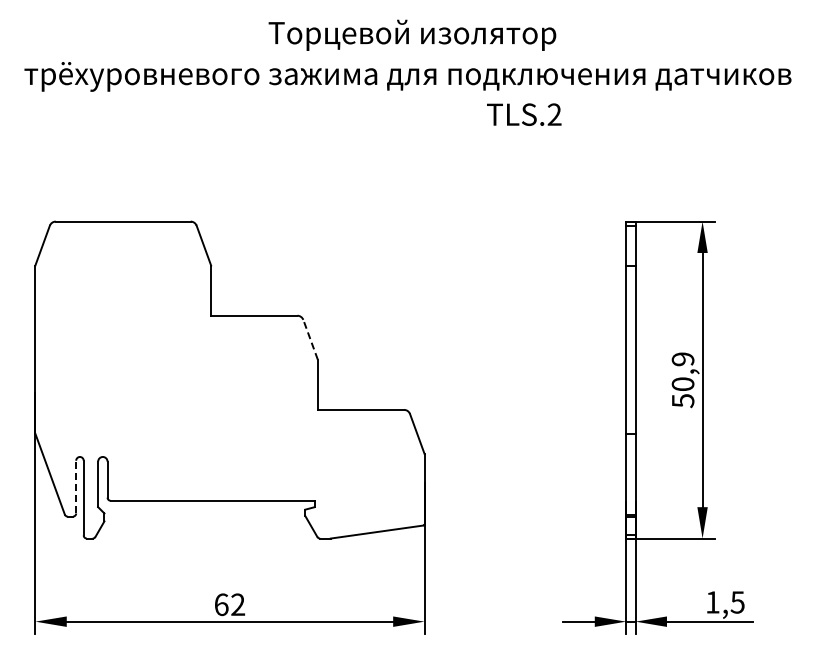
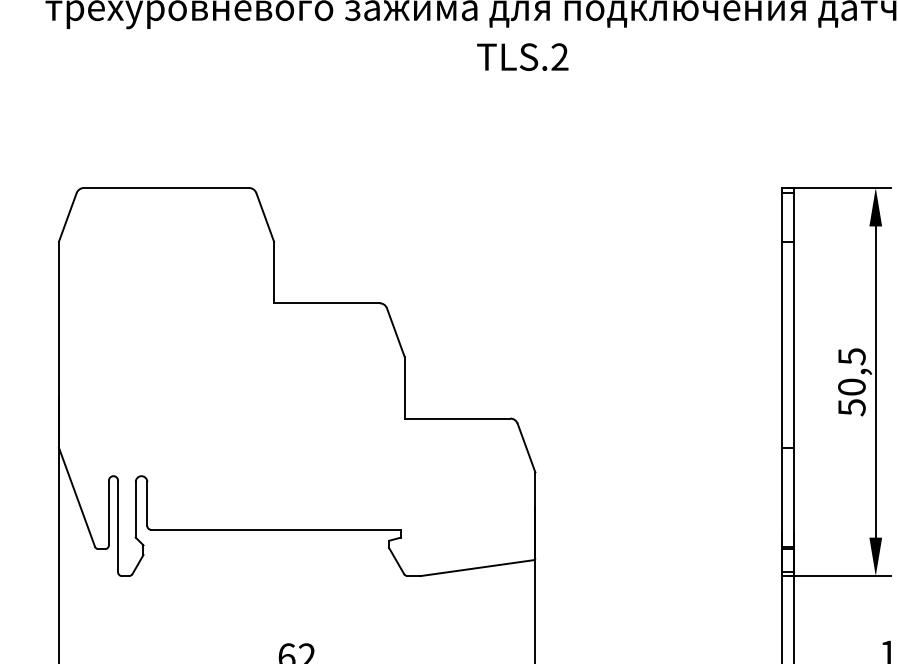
text: (524, 114) -> (523, 56), moved
line: (310, 339) -> (395, 332), dashed -> solid
text: (682, 359) -> (851, 356), 50,9 -> 50,5
line: (76, 486) -> (109, 512), dashed -> solid

